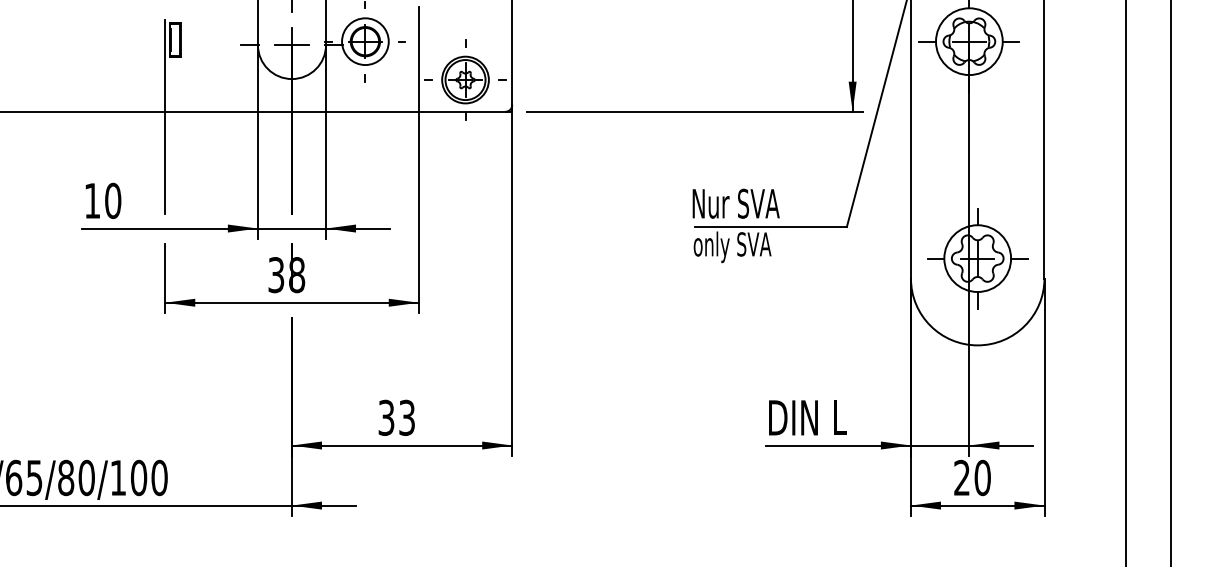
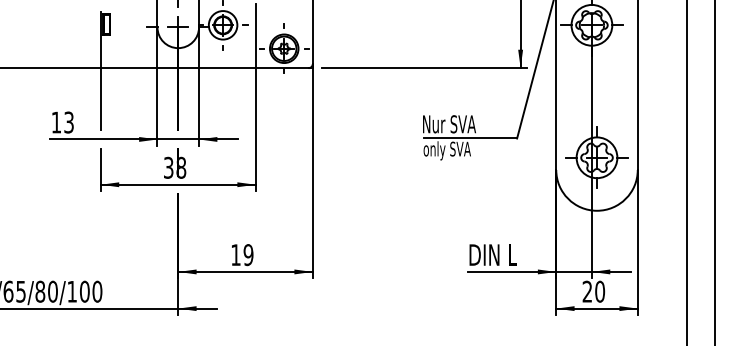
text: (113, 200) -> (69, 122), 10 -> 13
text: (397, 418) -> (242, 255), 33 -> 19

